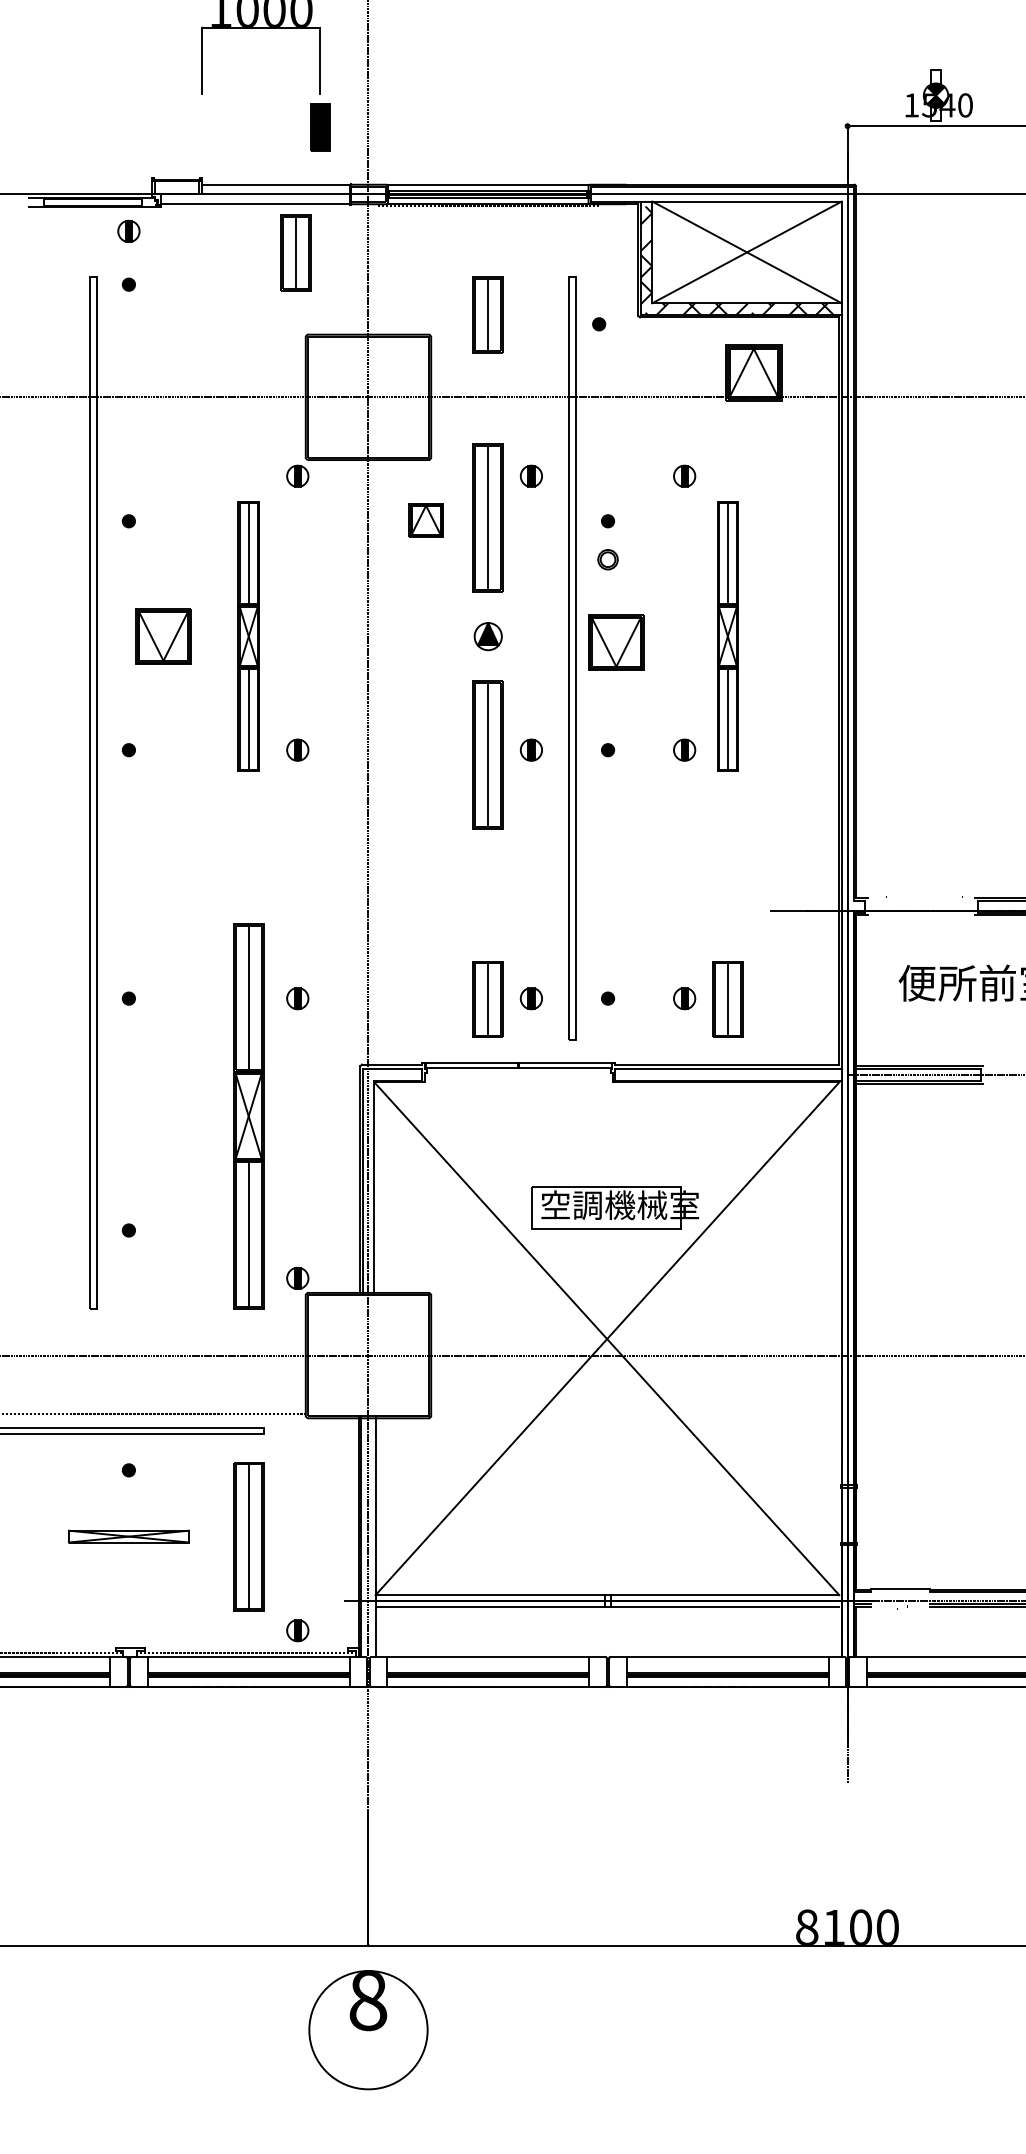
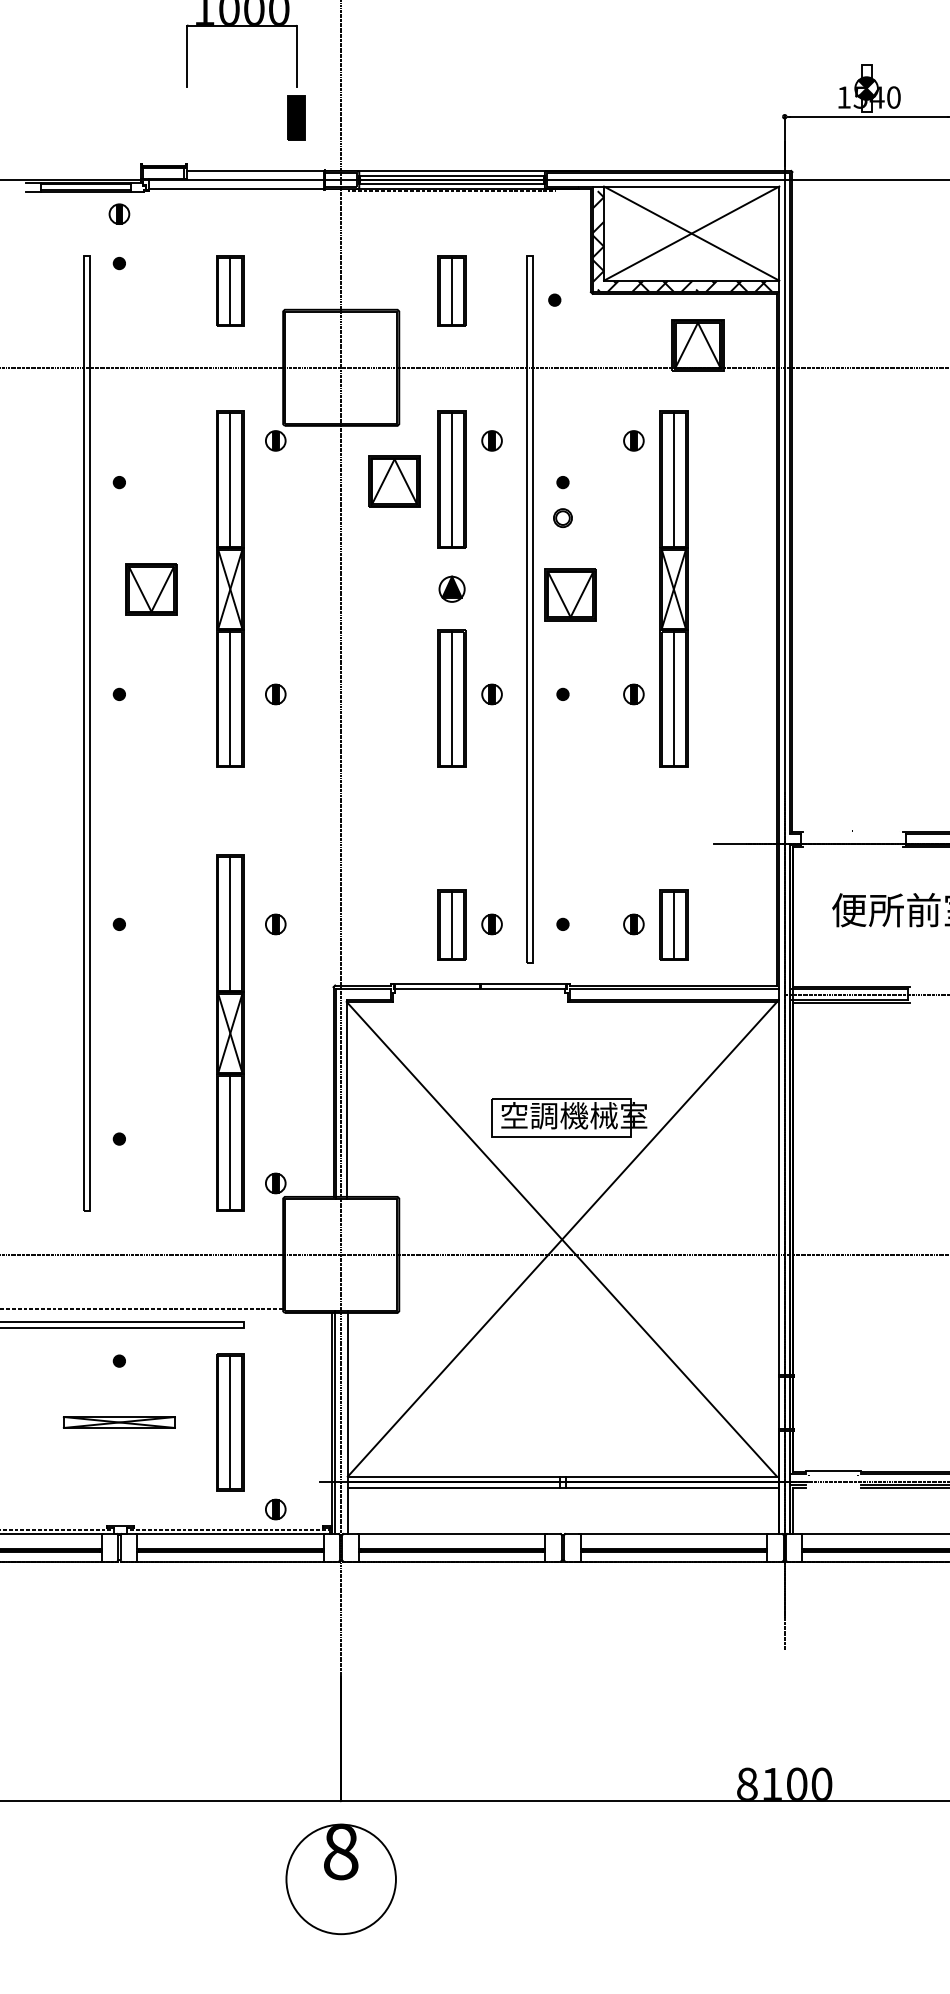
part: (296, 252) -> (230, 290), moved
part: (426, 520) -> (394, 481), size x1.67
part: (248, 635) -> (230, 588), size x1.43
part: (727, 635) -> (673, 588), size x1.43

